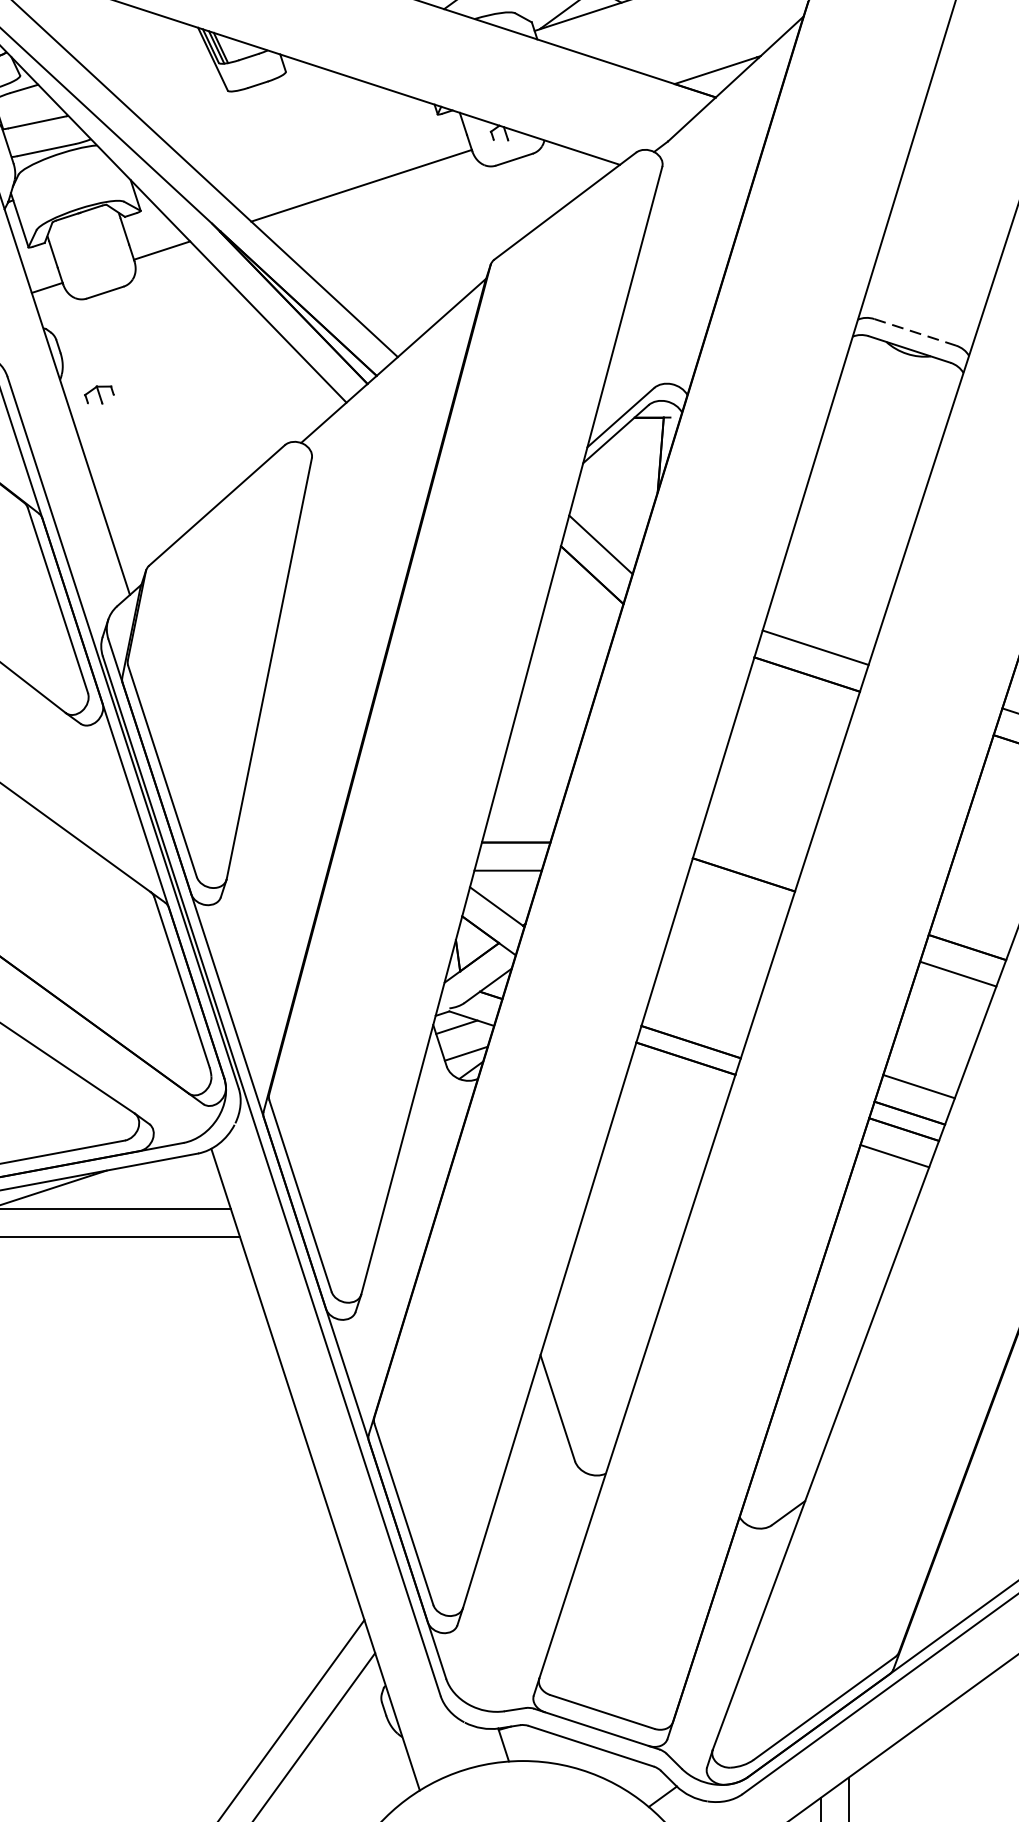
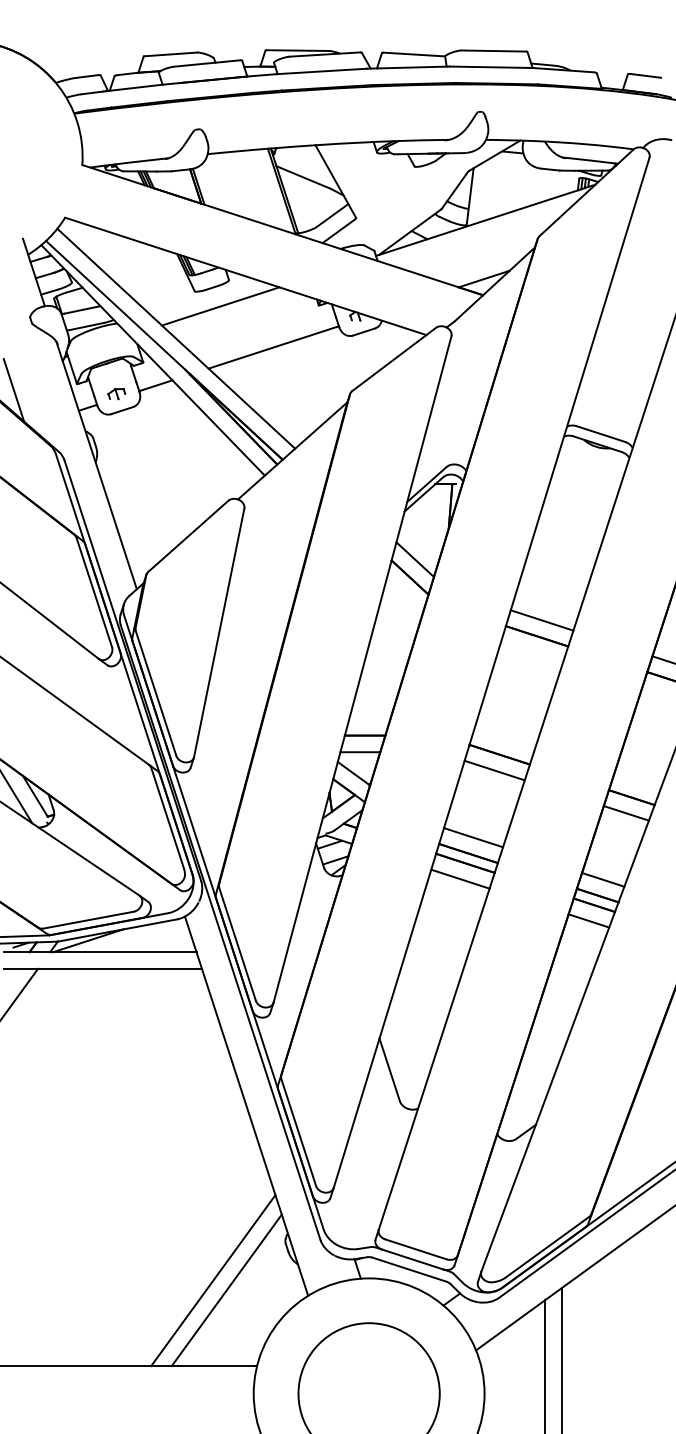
line: (271, 116) -> (220, 306), added
line: (916, 333) -> (601, 434), dashed -> solid
part: (98, 395) -> (116, 394), moved
line: (735, 901) -> (494, 770), added
line: (699, 1014) -> (473, 837), added
line: (677, 1084) -> (460, 878), added

